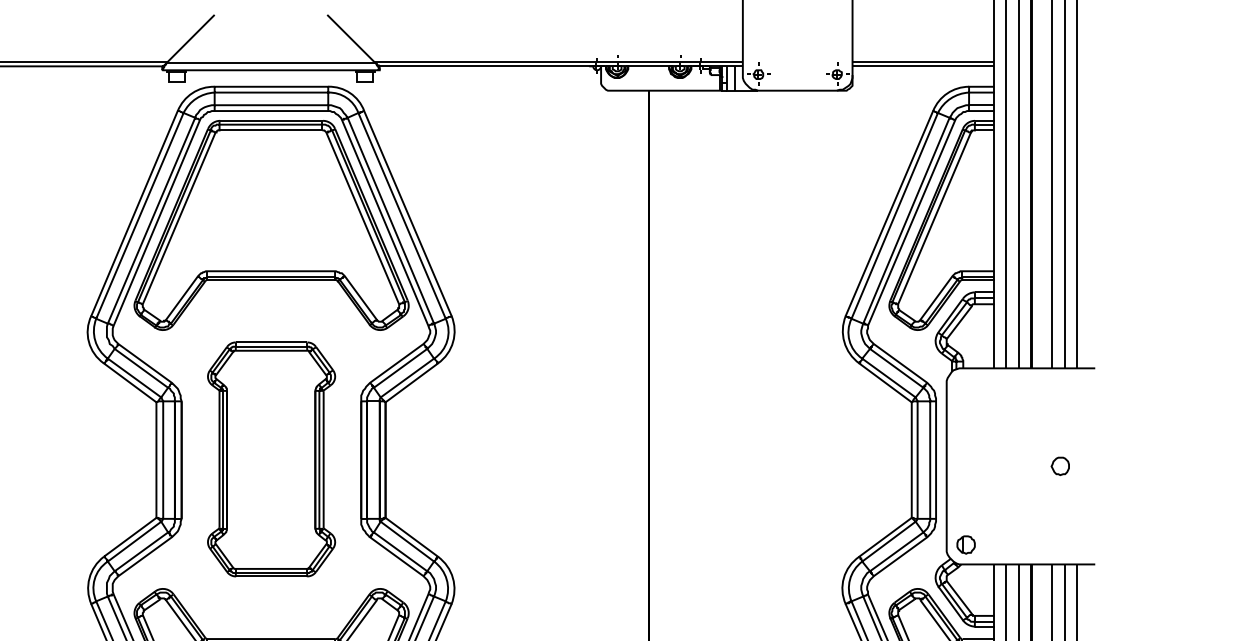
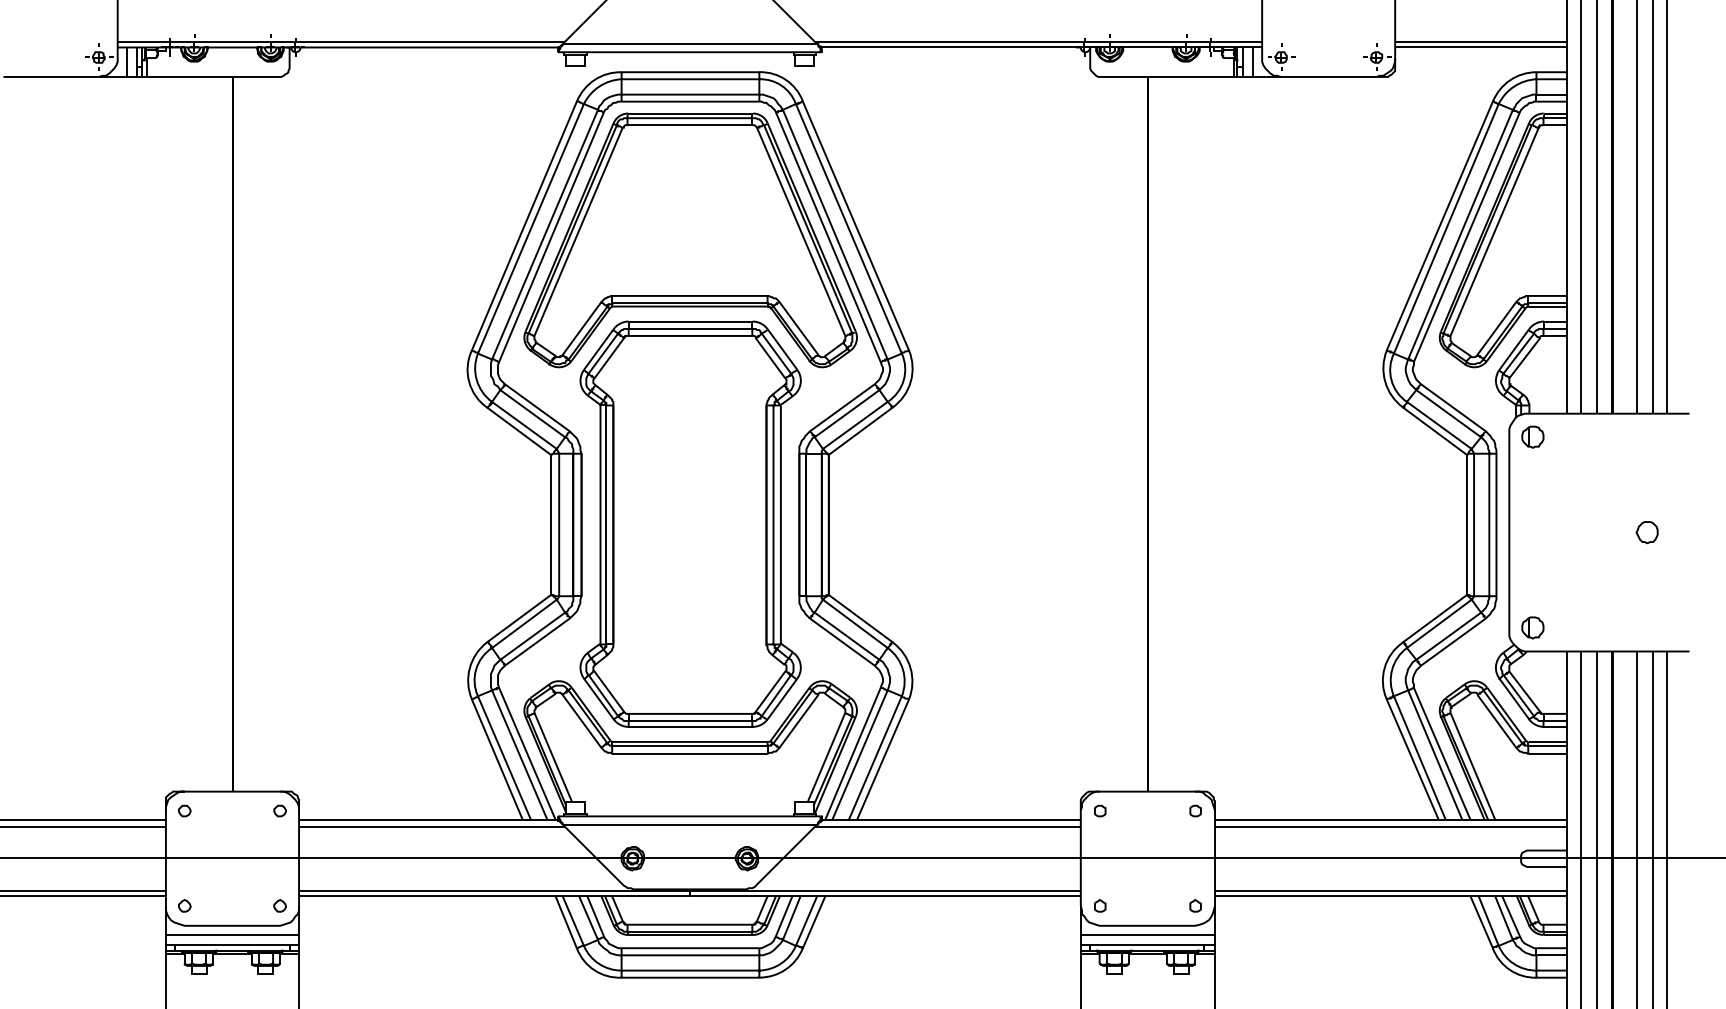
part: (965, 387) -> (1532, 436), added
part: (271, 458) -> (690, 523), size x1.43

